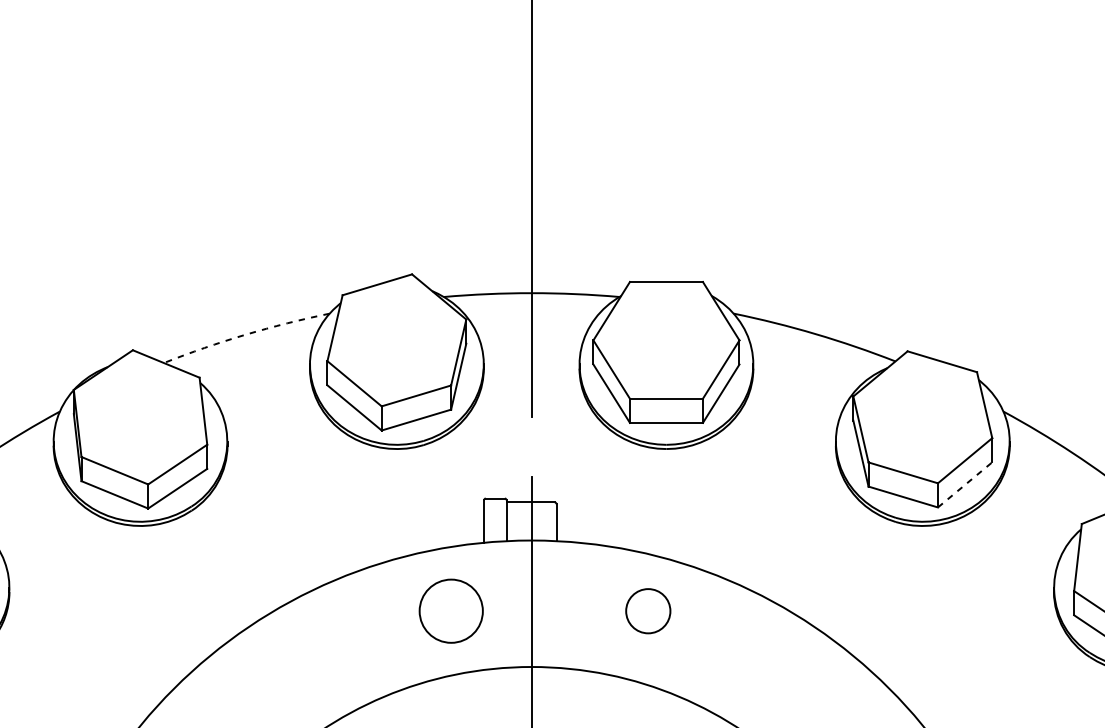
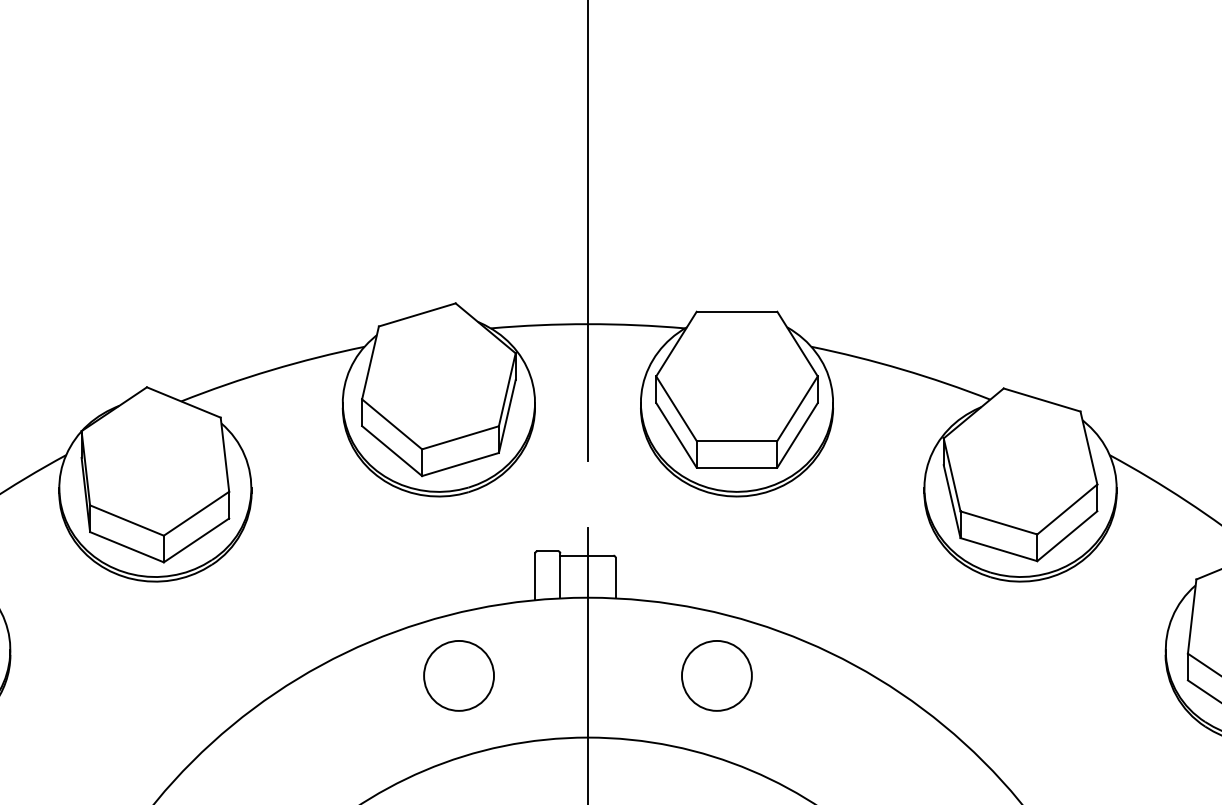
arc: (245, 335) -> (271, 370), dashed -> solid
line: (965, 484) -> (1067, 535), dashed -> solid
circle: (450, 610) -> (458, 675), moved
circle: (647, 610) -> (716, 675), size x1.43

